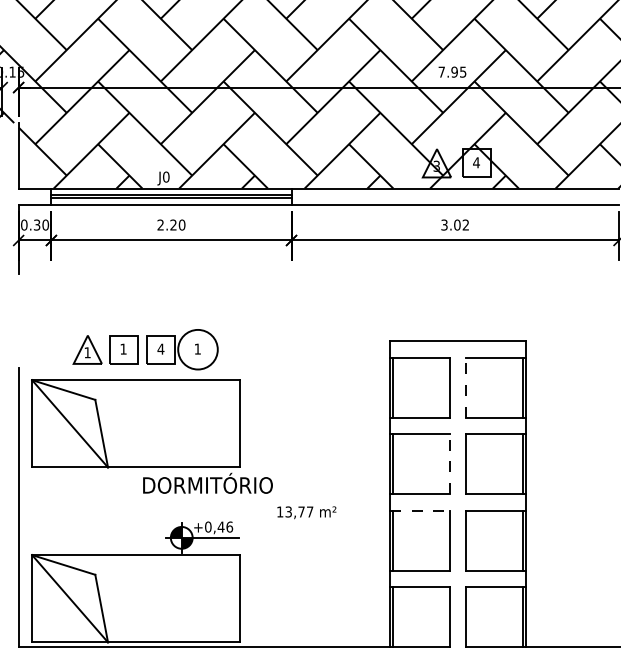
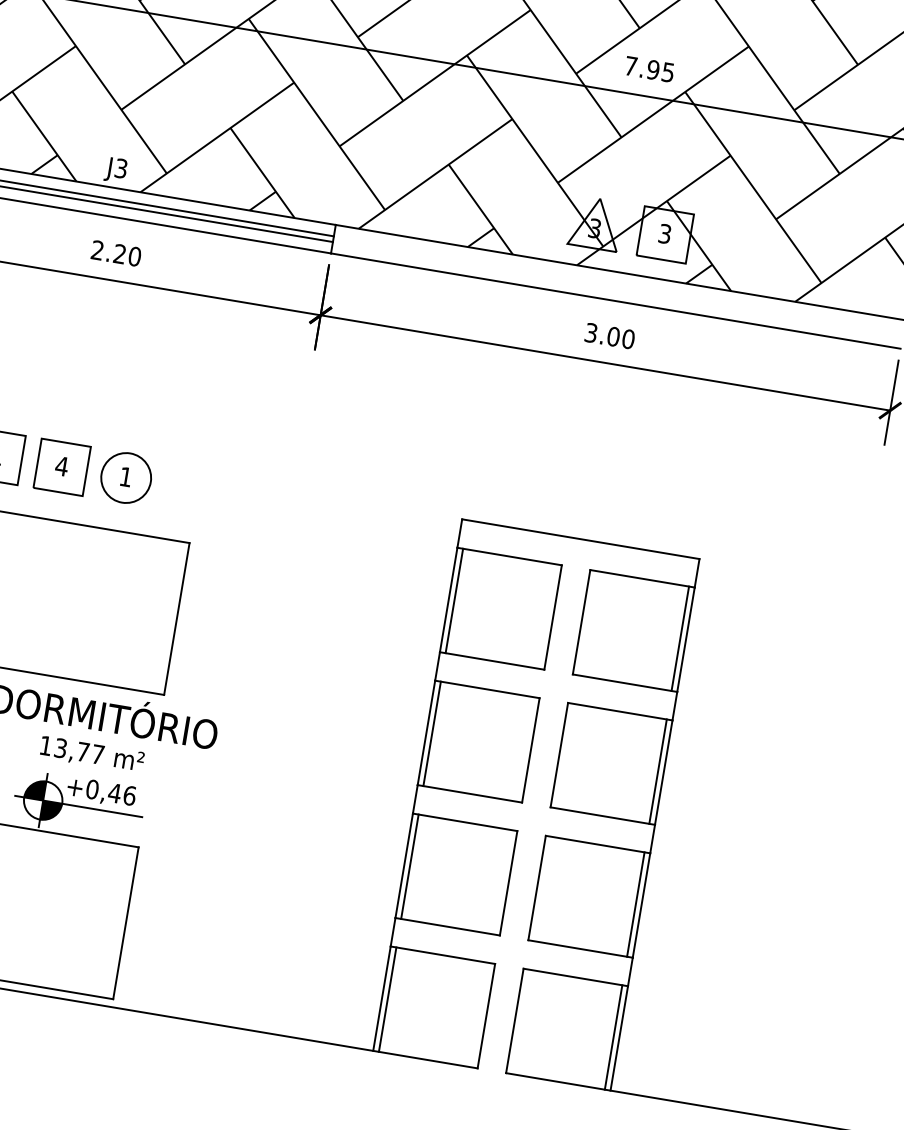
text: (476, 162) -> (665, 233), 4 -> 3
text: (166, 176) -> (121, 167), J0 -> J3
text: (465, 224) -> (627, 338), 3.02 -> 3.00
circle: (197, 349) -> (125, 477), size x0.71
line: (466, 387) -> (582, 621), dashed -> solid
line: (449, 463) -> (530, 749), dashed -> solid
line: (420, 510) -> (466, 822), dashed -> solid
text: (306, 512) -> (91, 754), moved

